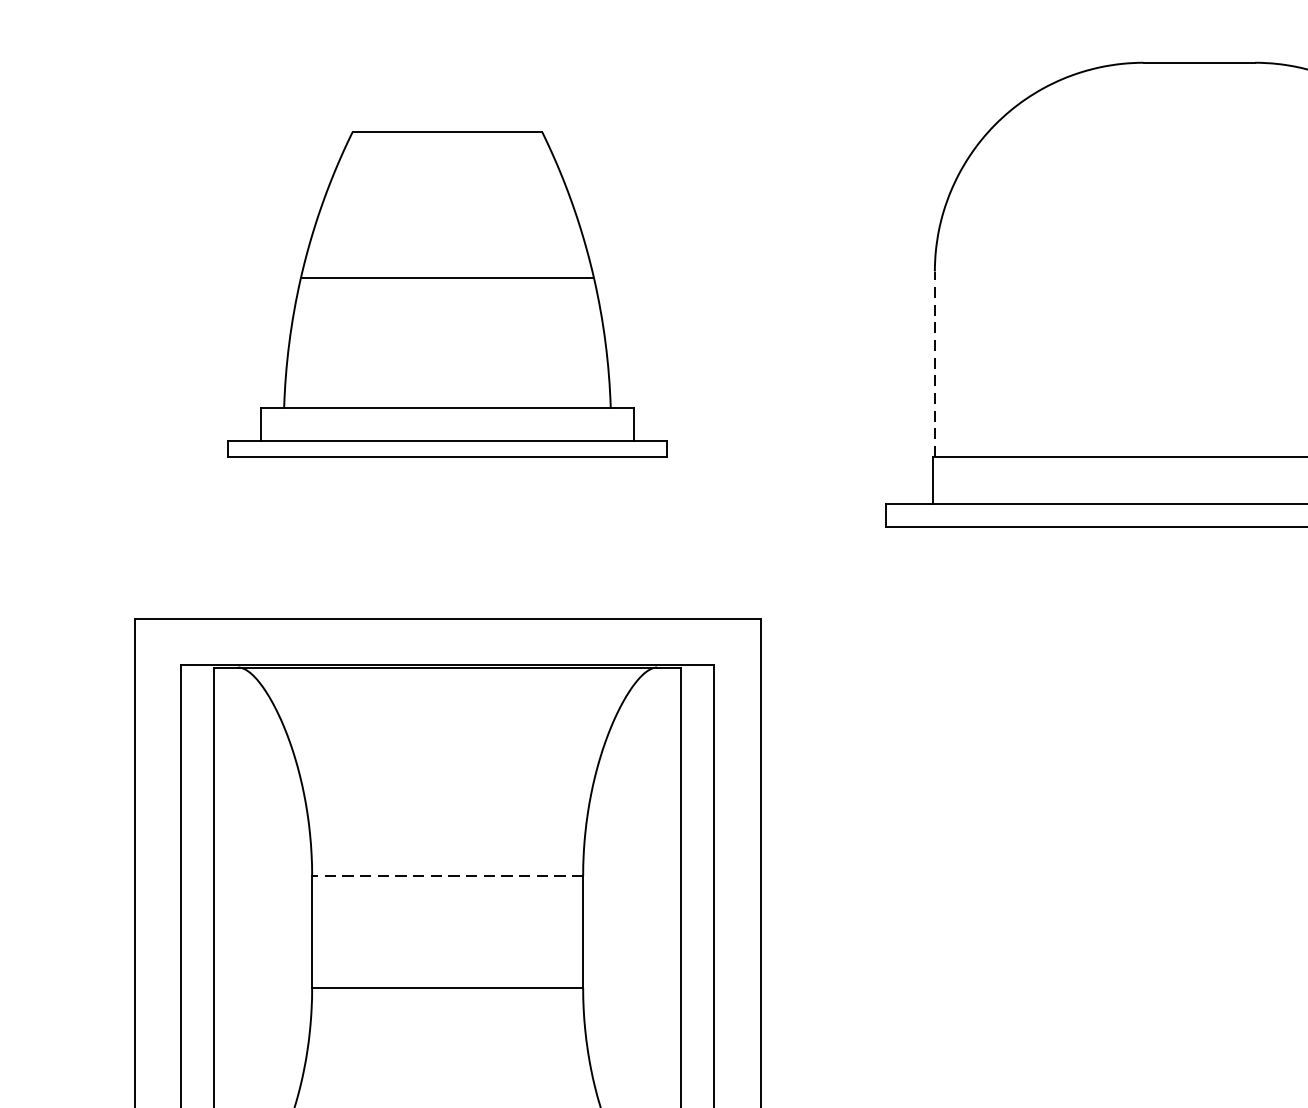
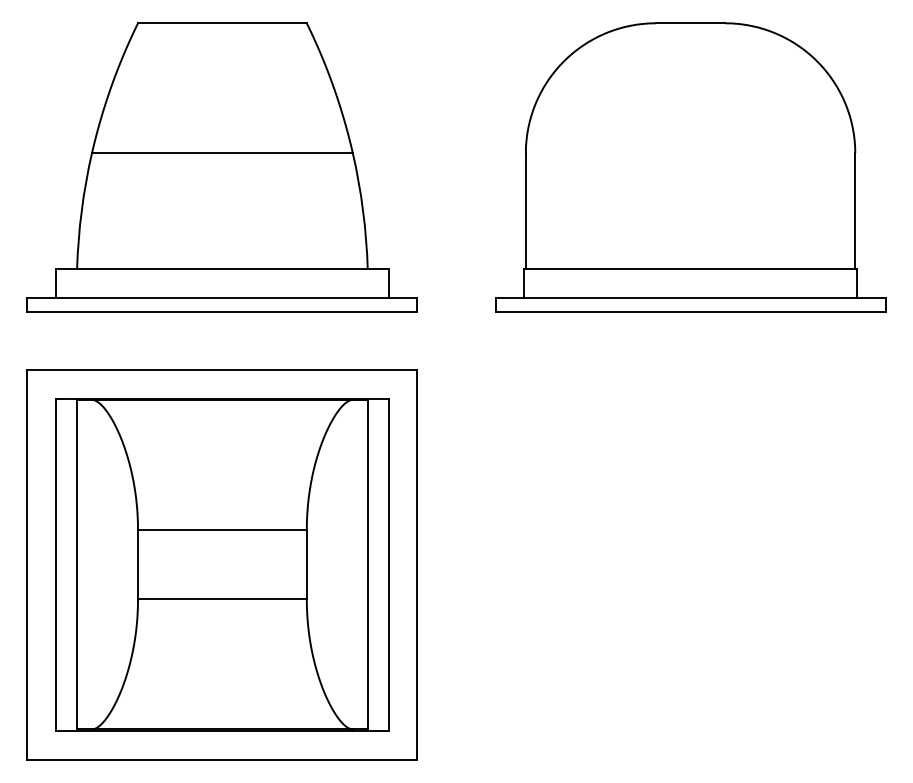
part: (446, 294) -> (221, 167), size x1.43
line: (934, 364) -> (525, 211), dashed -> solid
line: (446, 875) -> (221, 529), dashed -> solid

